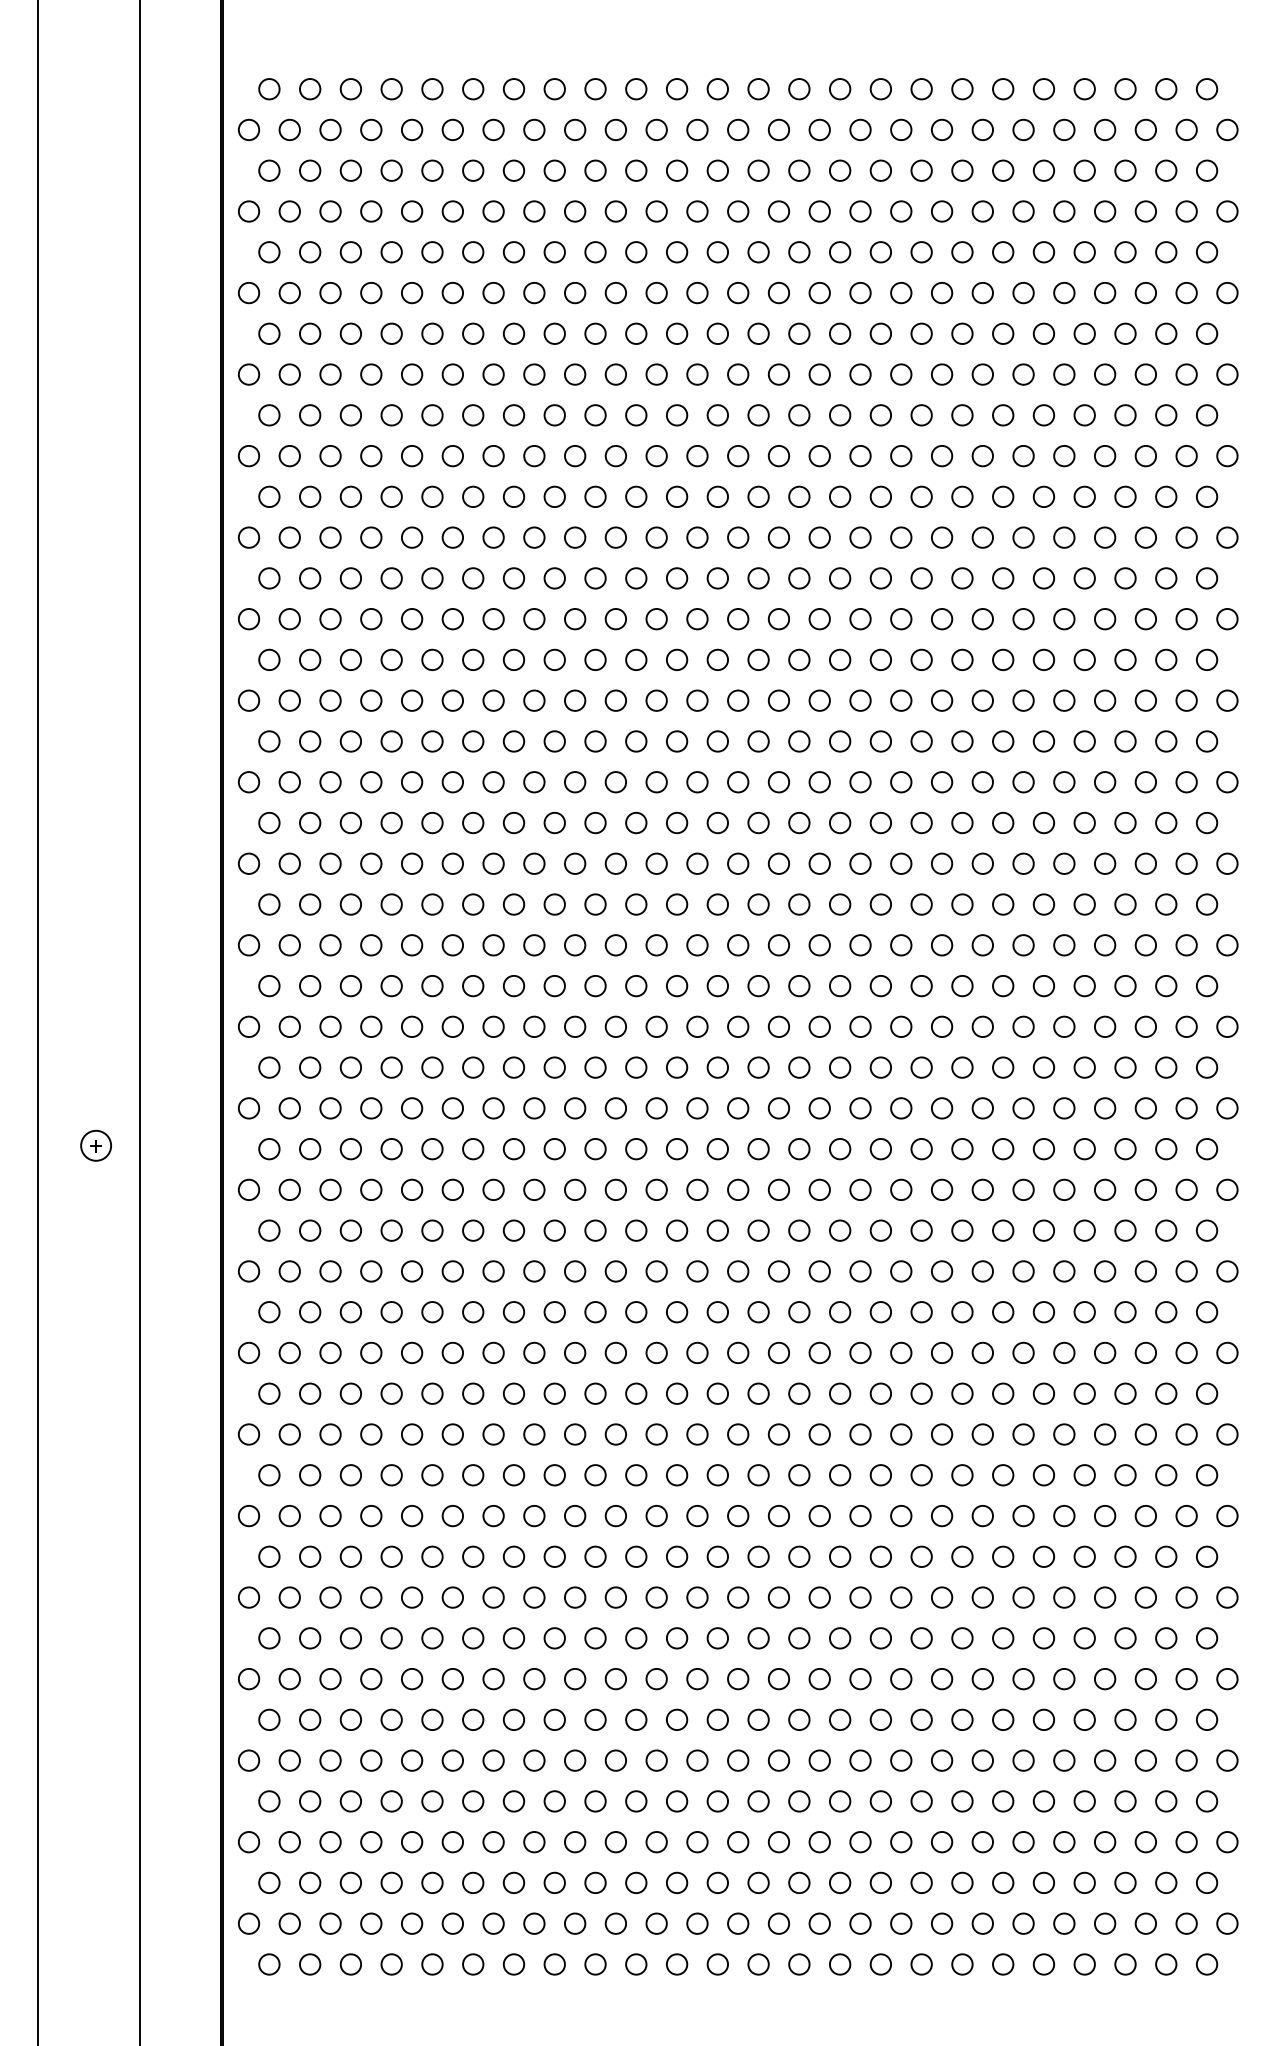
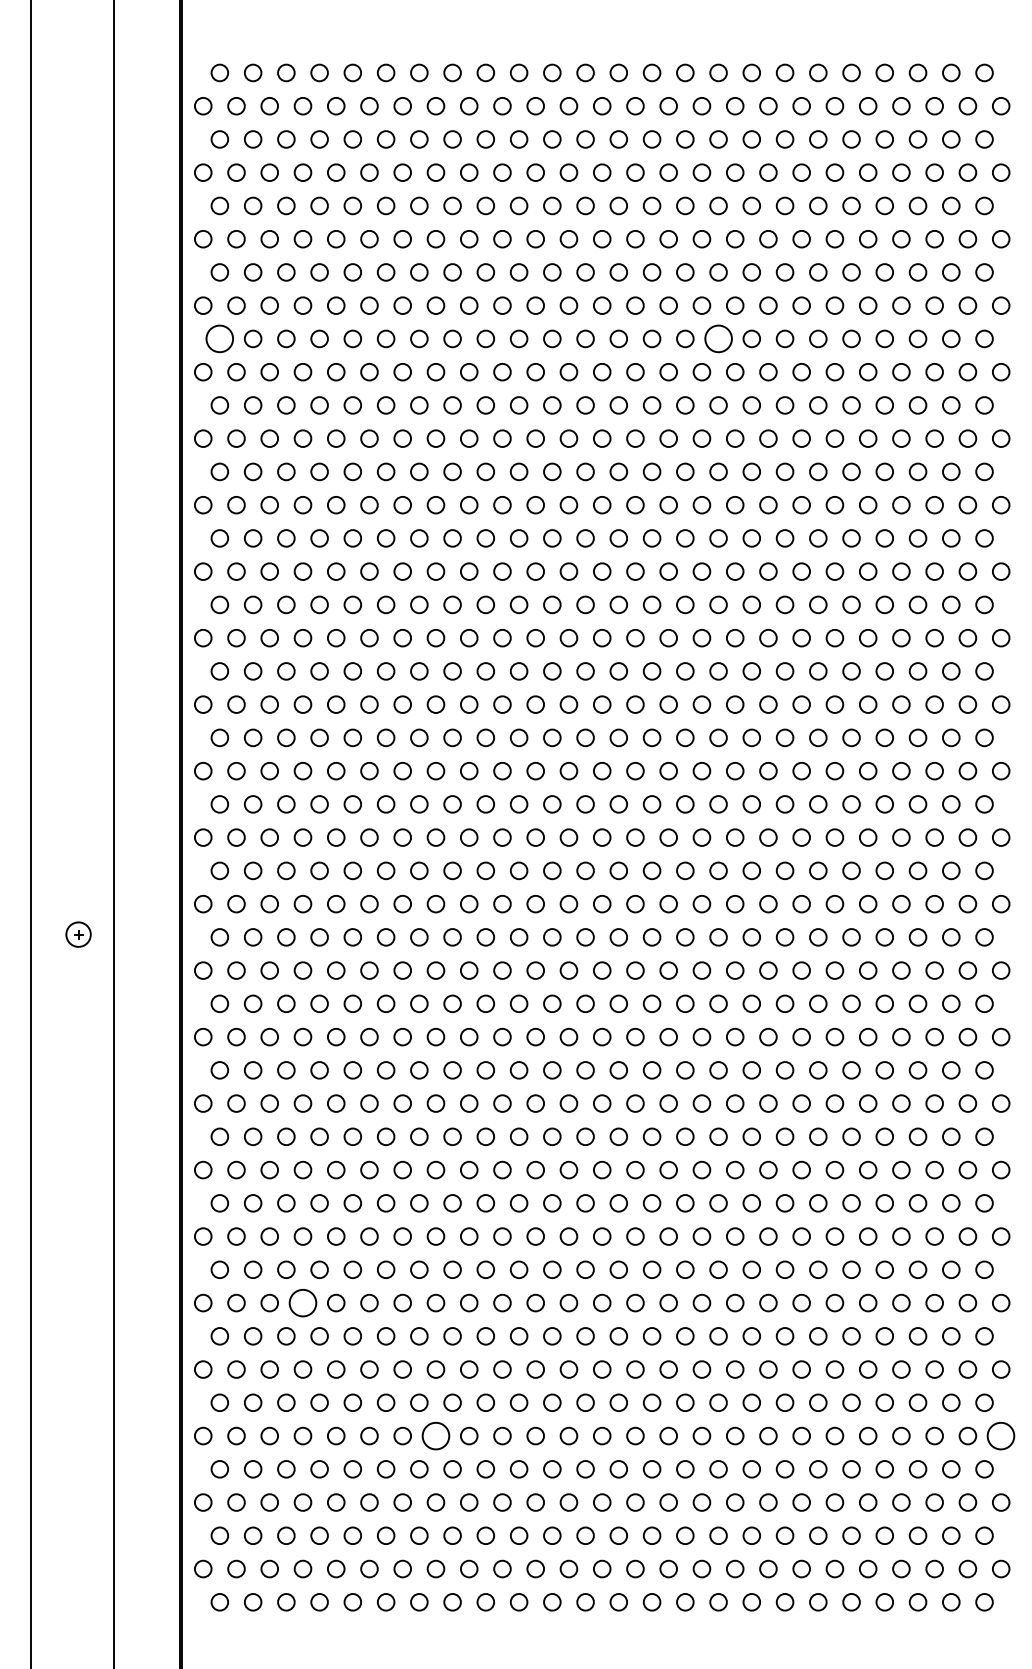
circle: (268, 414) -> (219, 338), size x1.6
circle: (880, 414) -> (718, 338), size x1.6
circle: (370, 1596) -> (302, 1302), size x1.6
circle: (533, 1759) -> (435, 1435), size x1.6
circle: (1227, 1759) -> (1001, 1435), size x1.6

